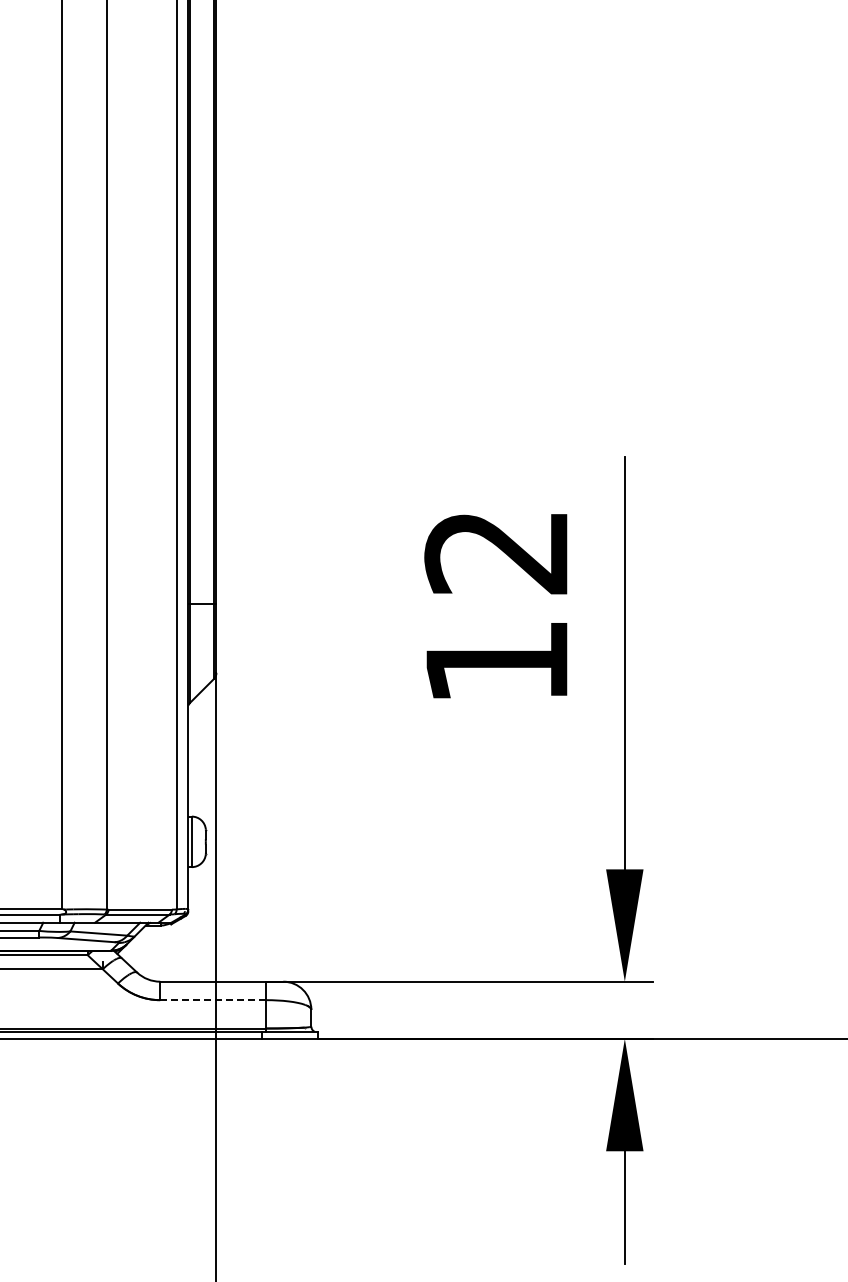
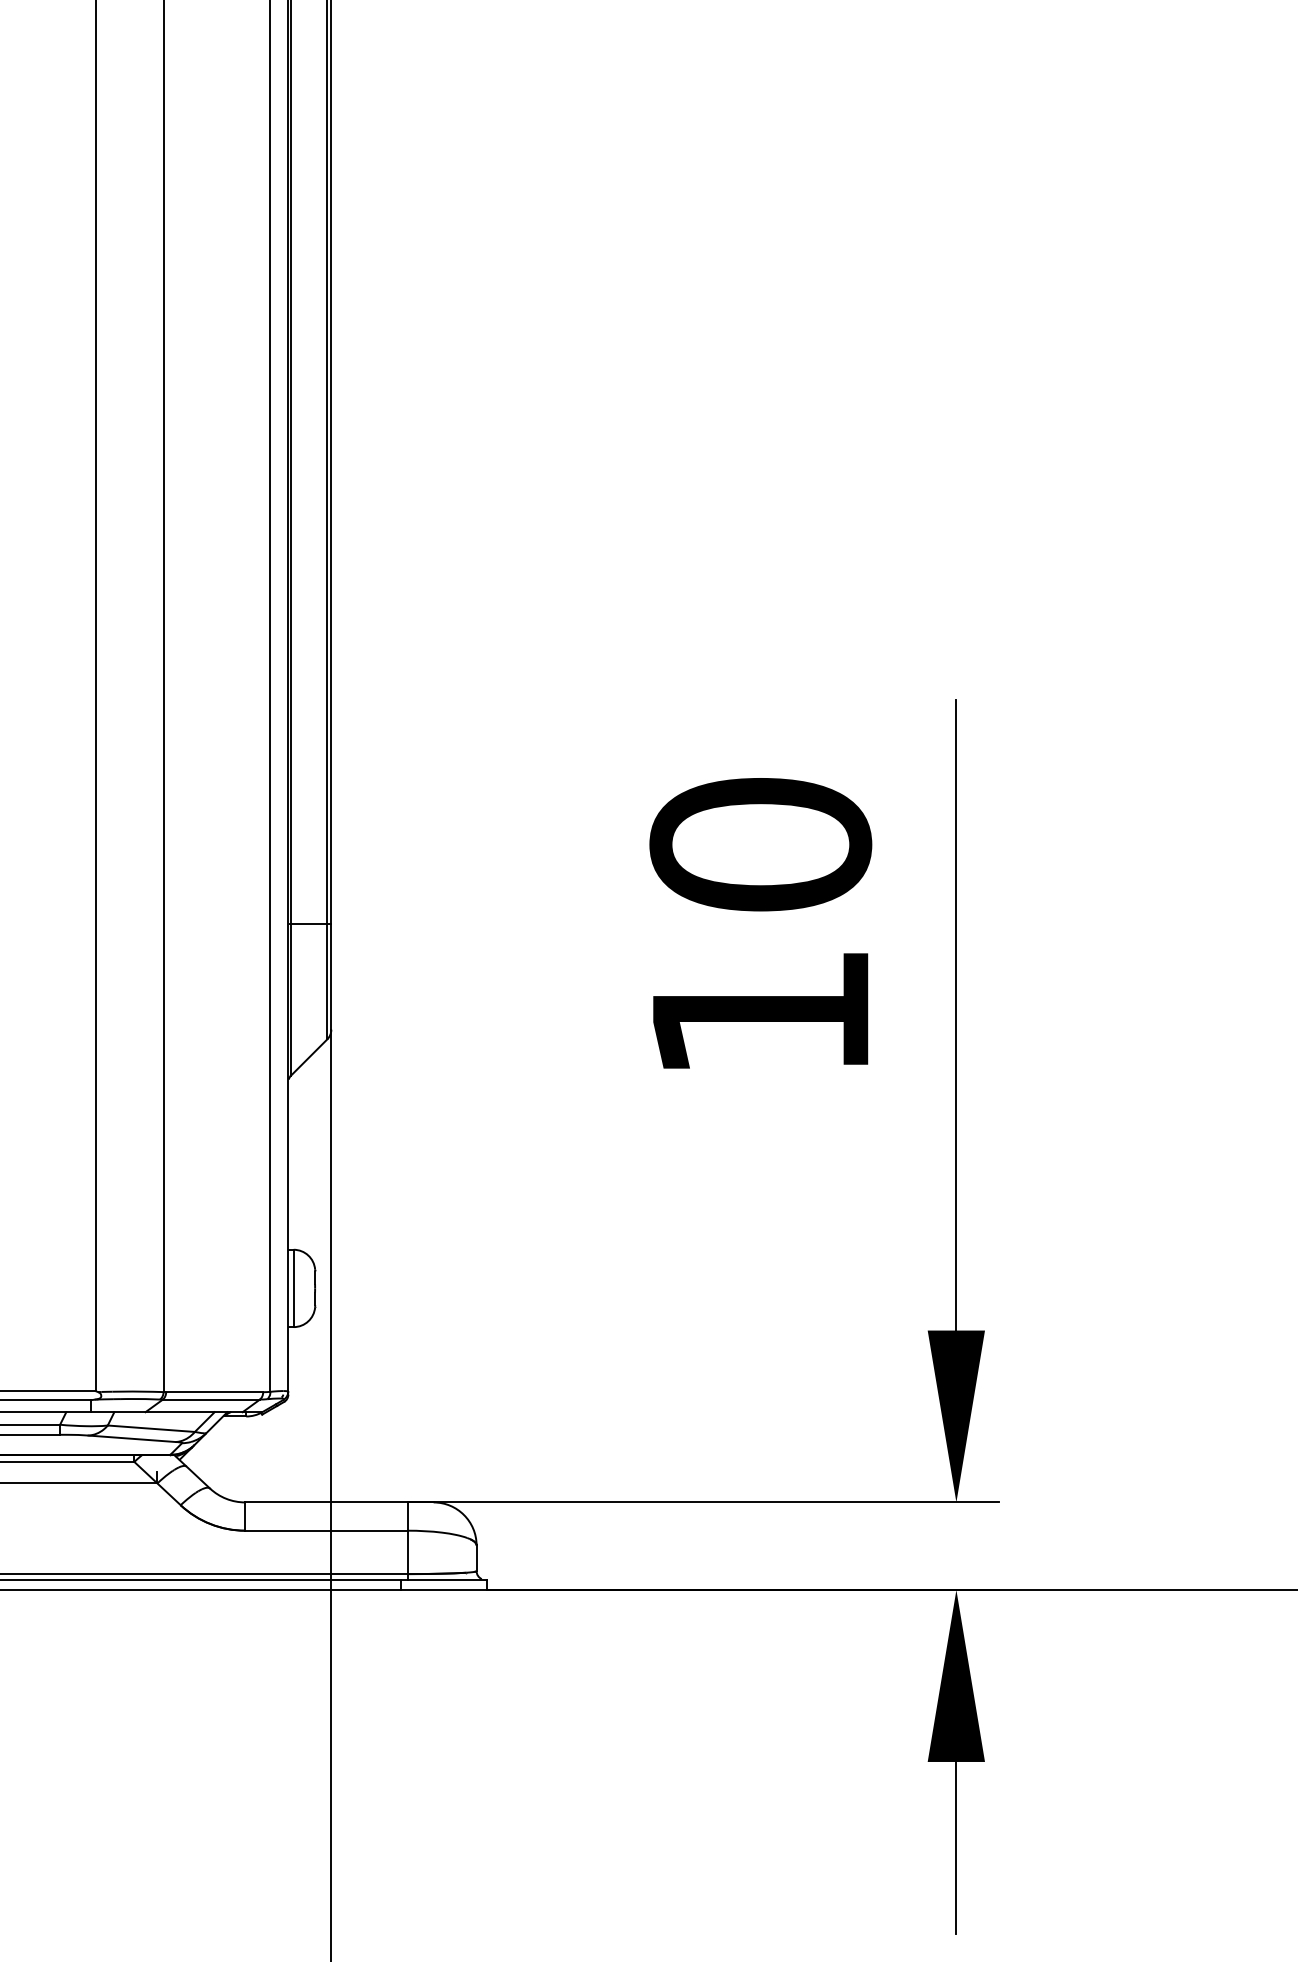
text: (496, 551) -> (759, 844), 12 -> 10
line: (212, 1000) -> (325, 1531), dashed -> solid

